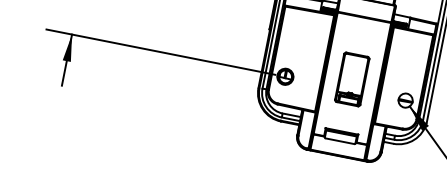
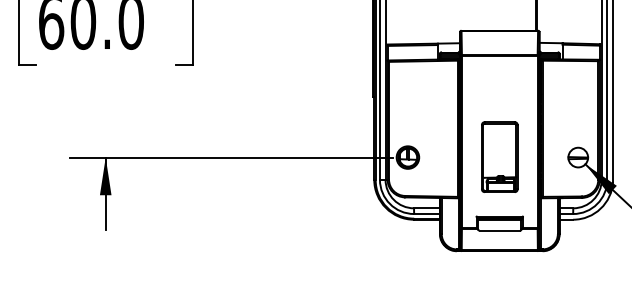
part: (352, 78) -> (499, 156), moved

